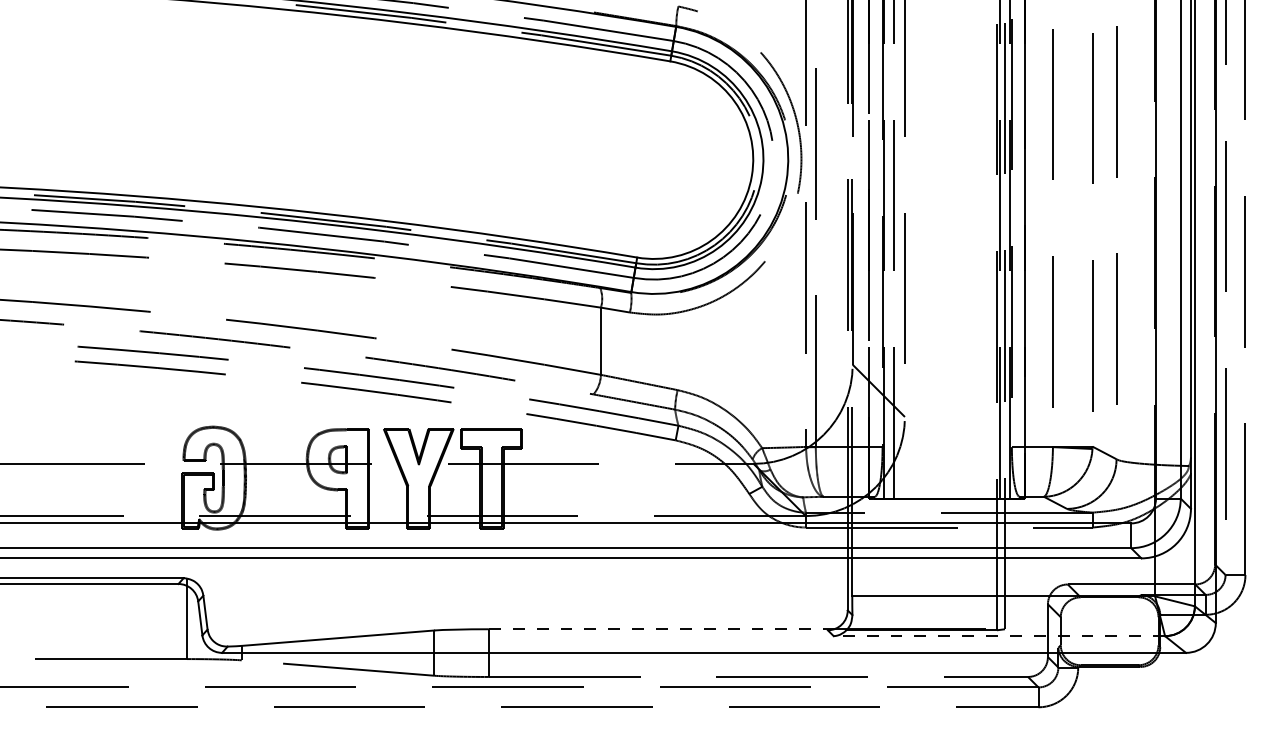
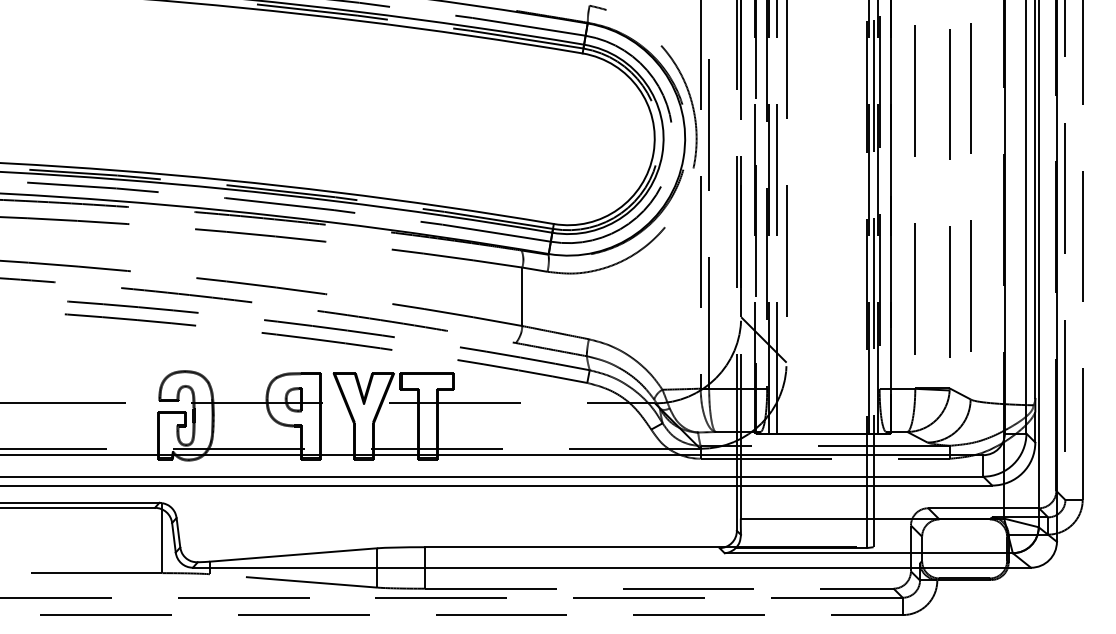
line: (661, 629) -> (574, 547), dashed -> solid
line: (999, 636) -> (868, 553), dashed -> solid

